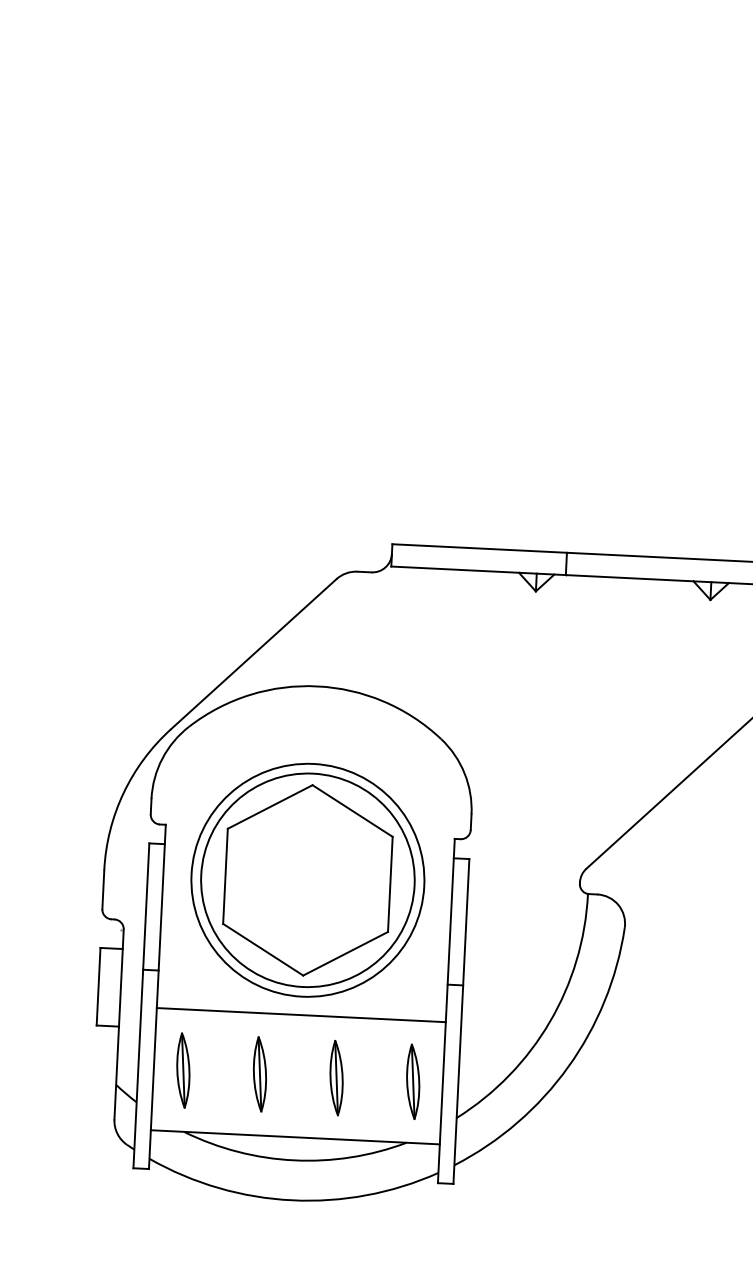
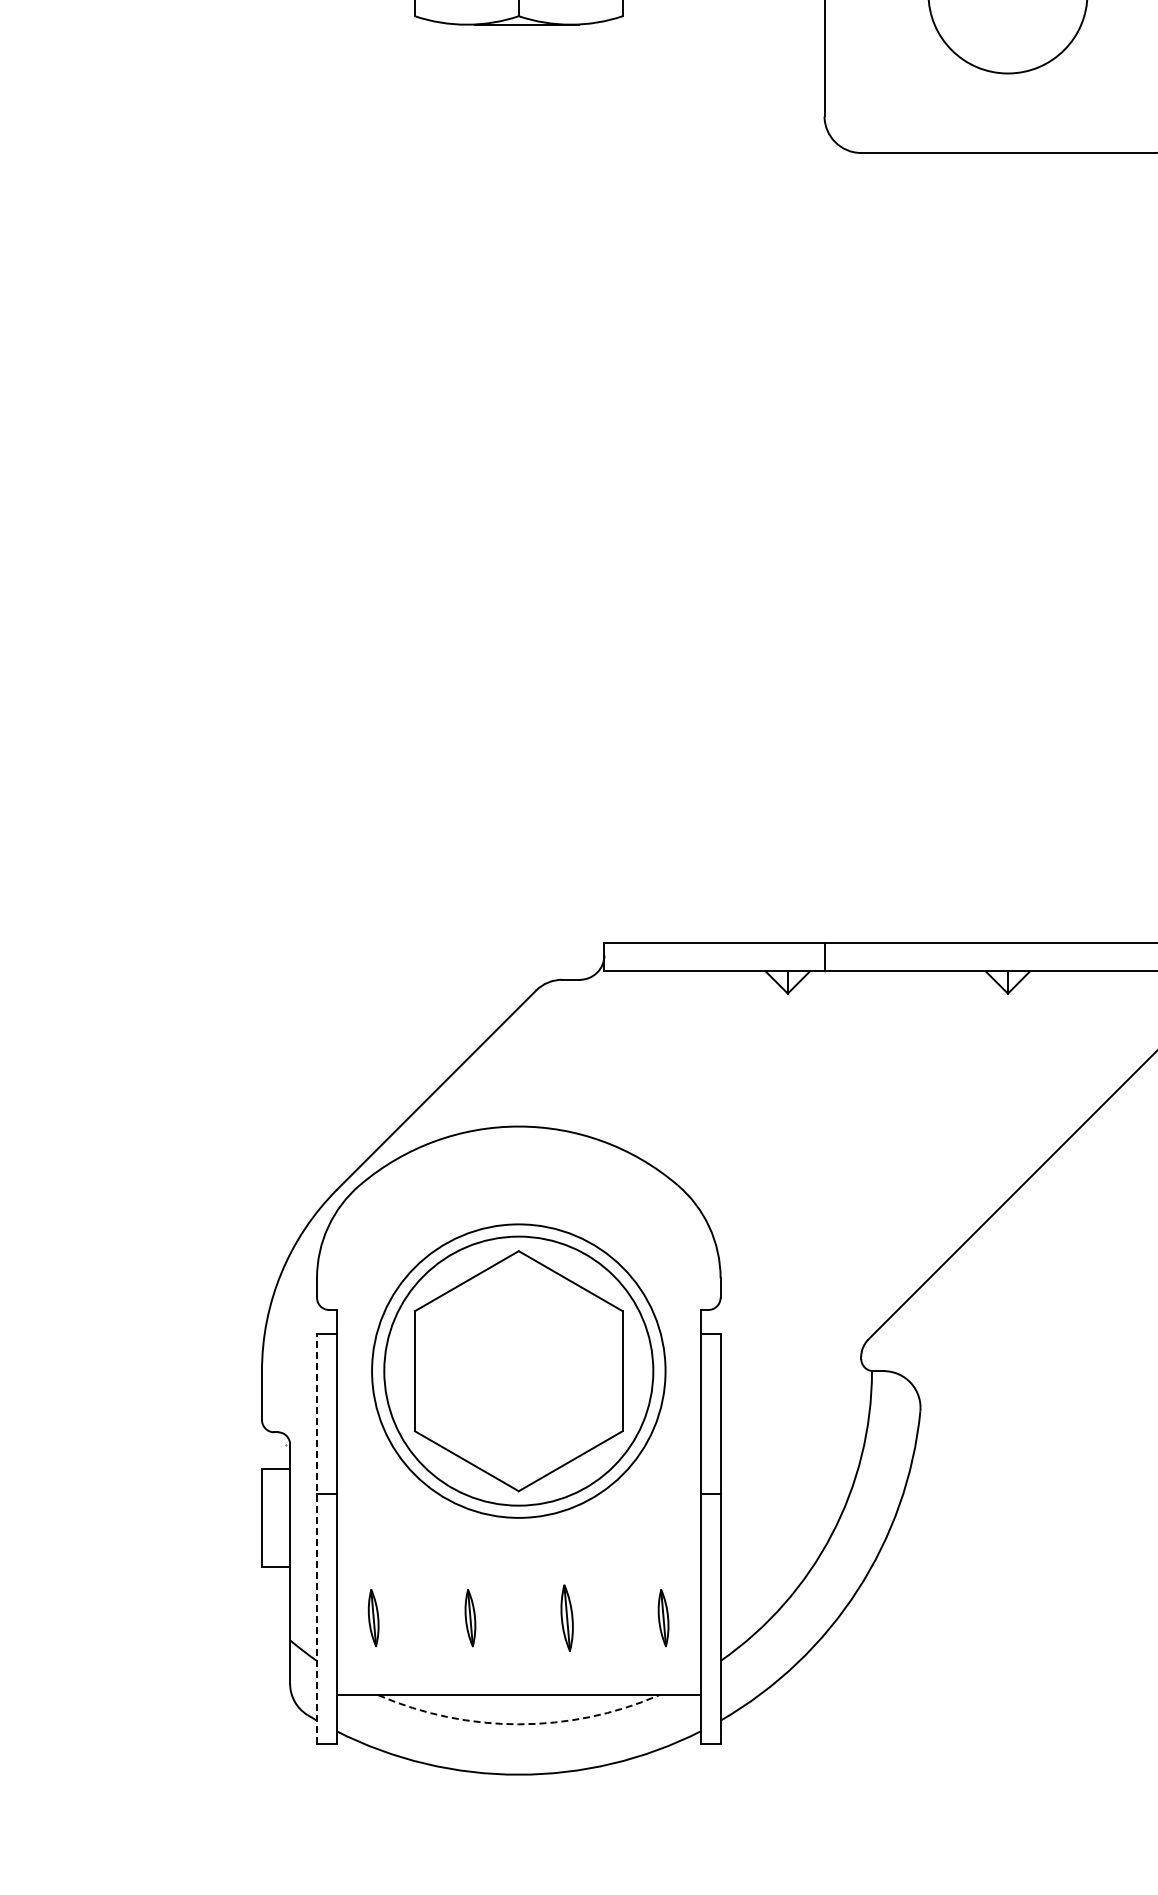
line: (141, 1006) -> (317, 1539), solid -> dashed
line: (301, 1015) -> (518, 1541), removed
part: (183, 1070) -> (373, 1617), size x0.6
part: (260, 1073) -> (470, 1617), size x0.6
part: (336, 1077) -> (567, 1617), size x0.7
part: (413, 1081) -> (663, 1617), size x0.6
arc: (293, 1160) -> (518, 1724), solid -> dashed

